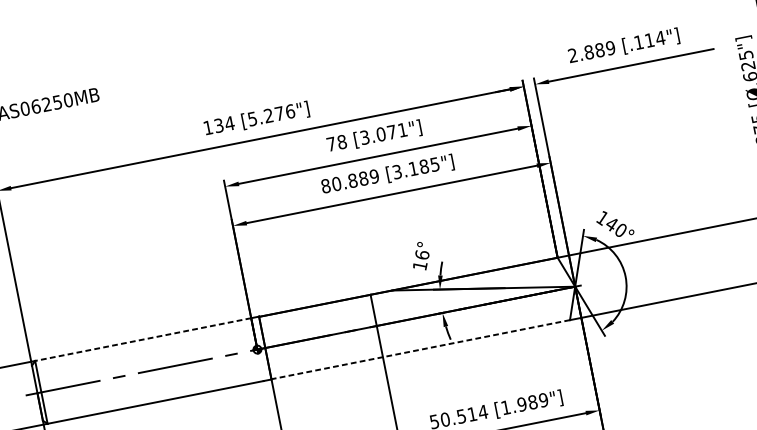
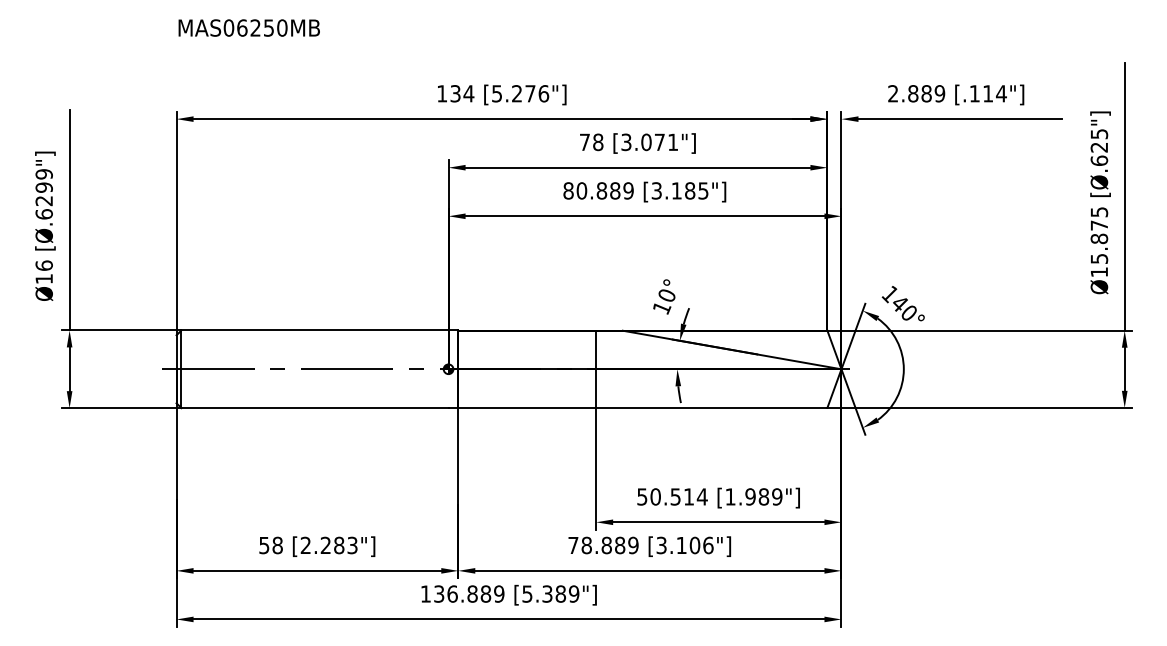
text: (421, 254) -> (666, 294), 16° -> 10°
line: (143, 339) -> (315, 330), dashed -> solid
line: (420, 349) -> (642, 407), dashed -> solid

